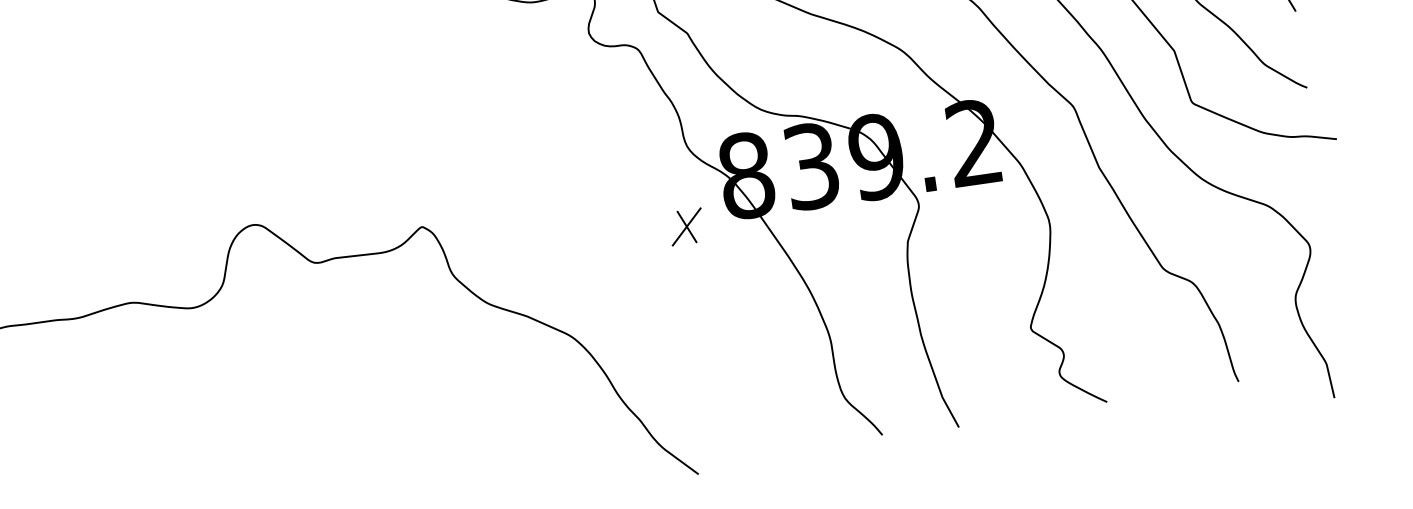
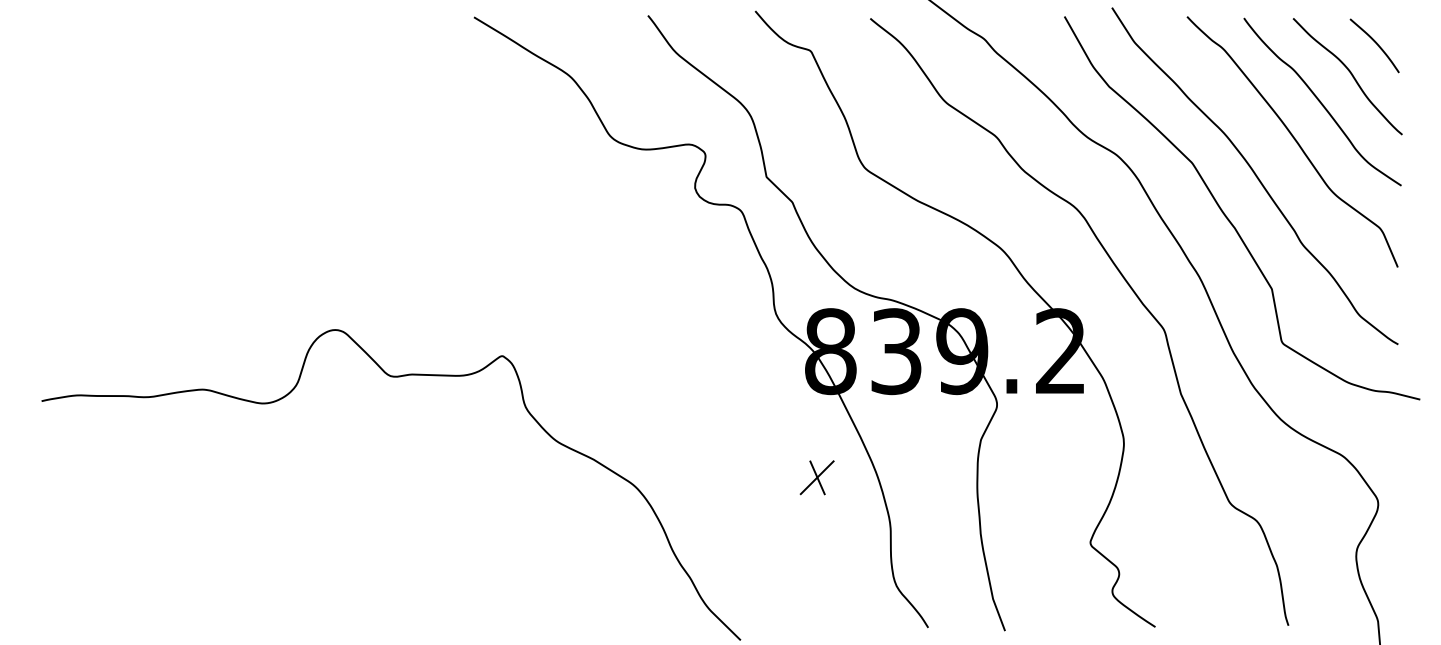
part: (685, 226) -> (816, 477), moved

